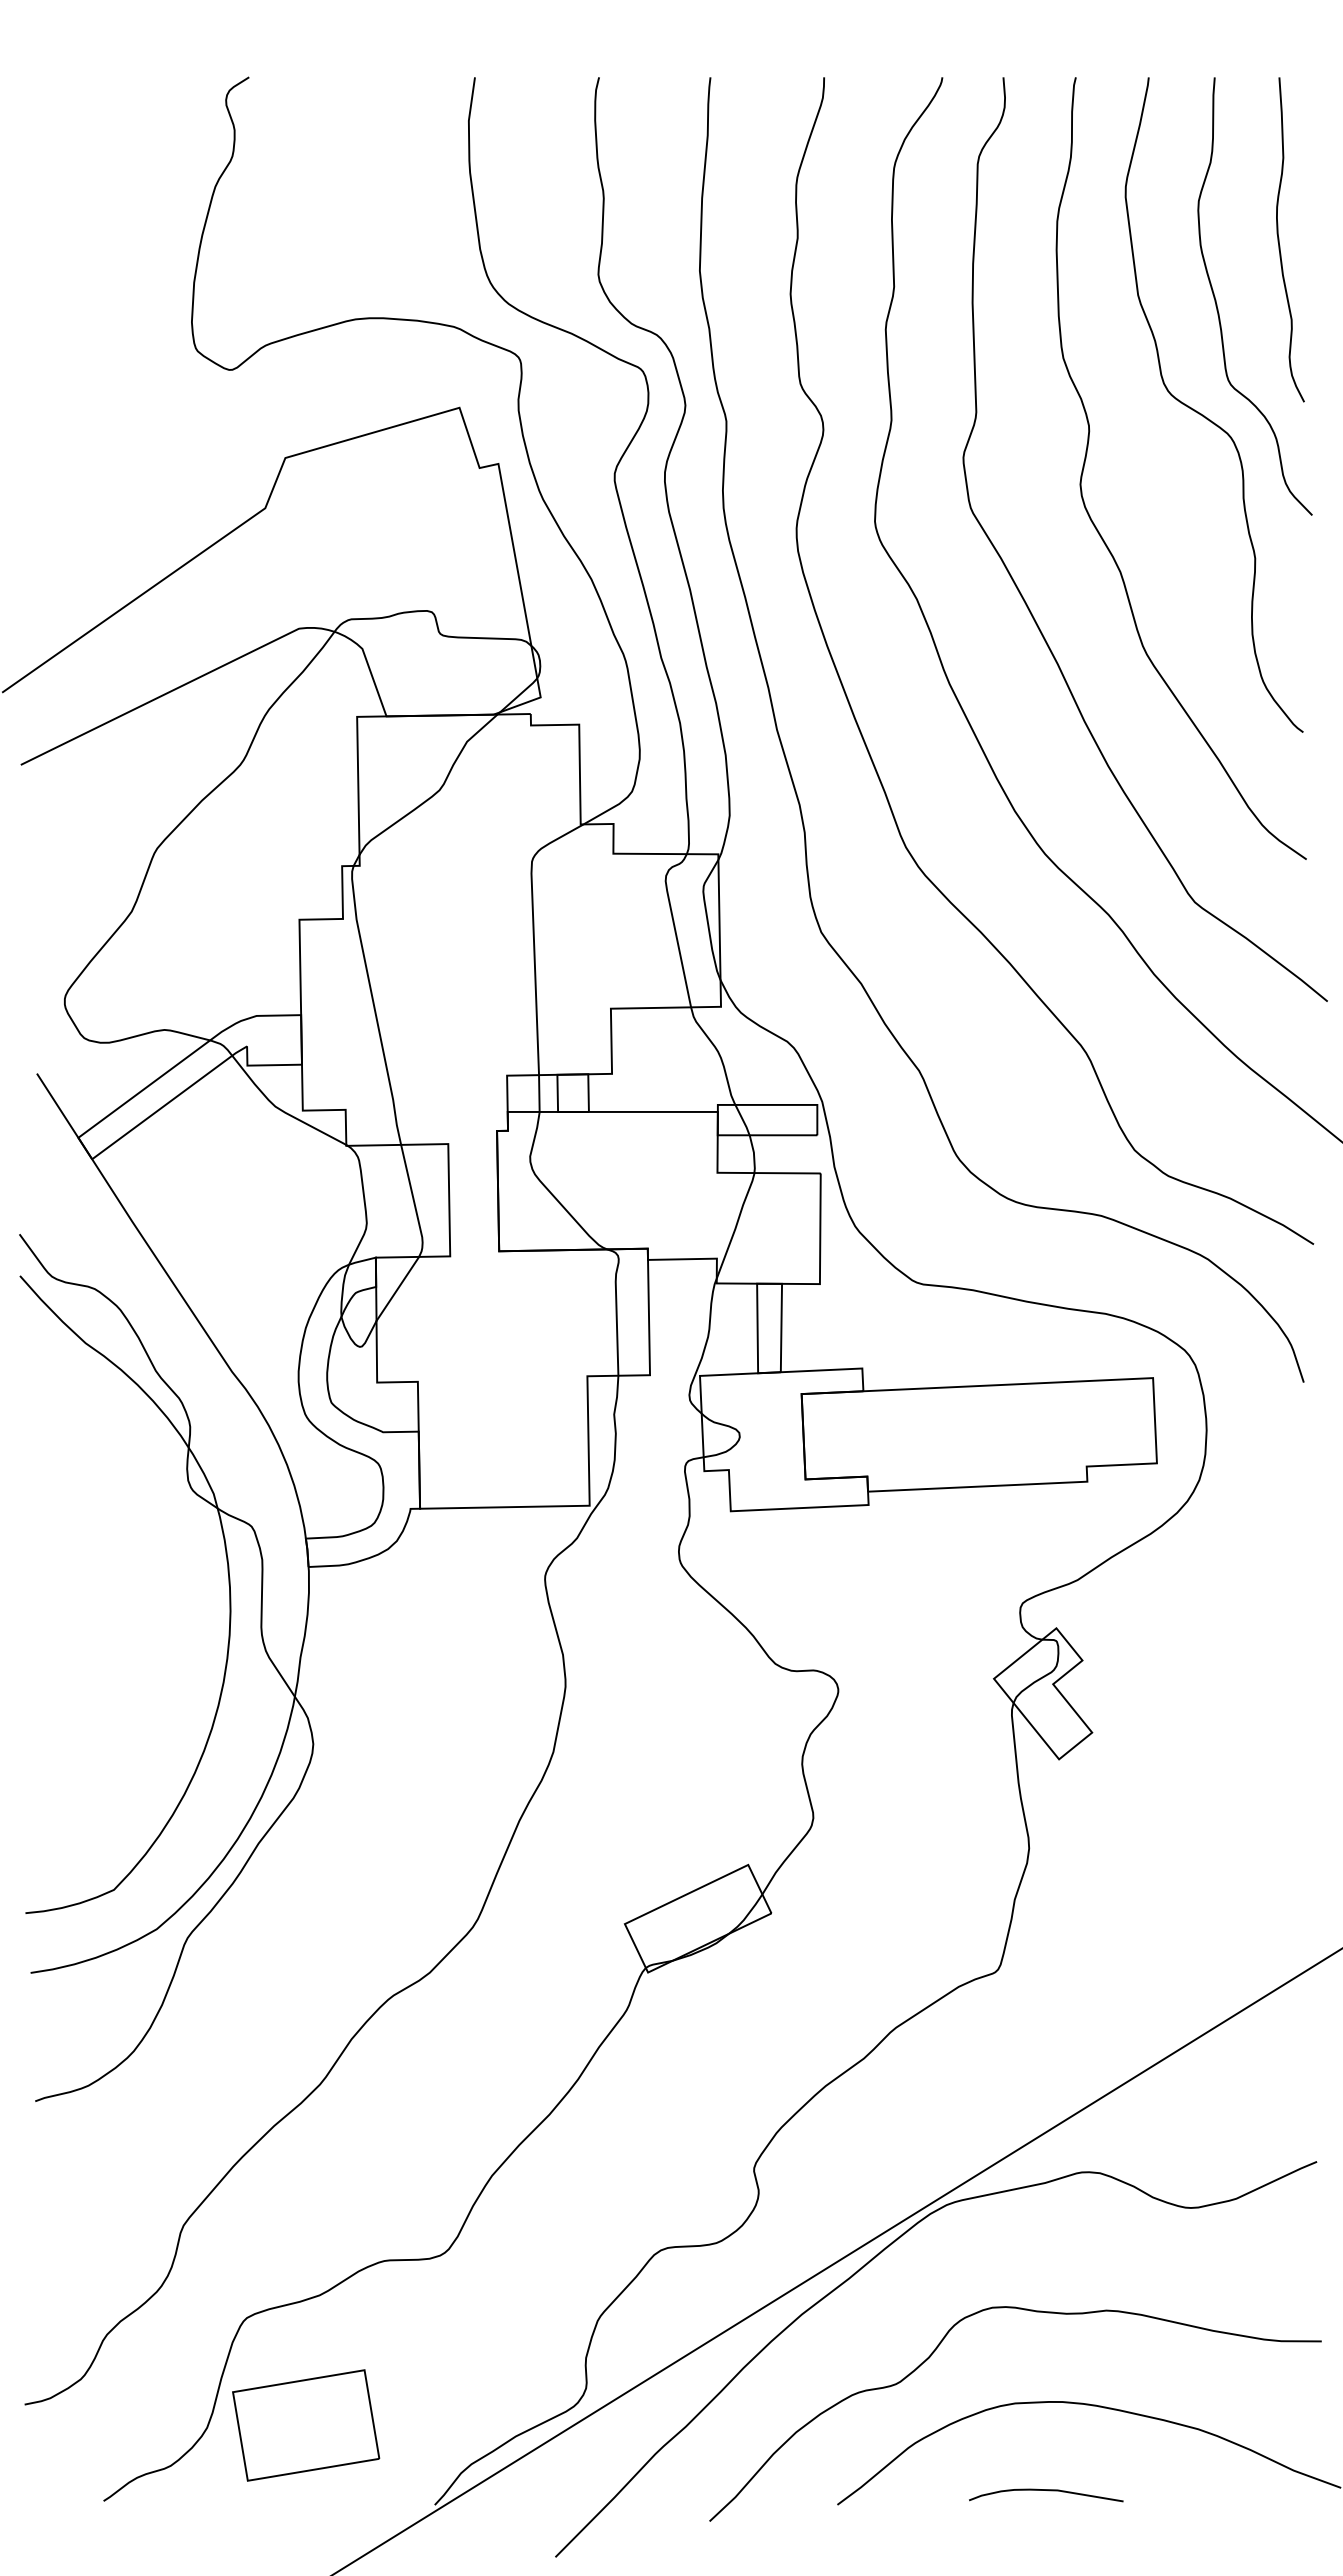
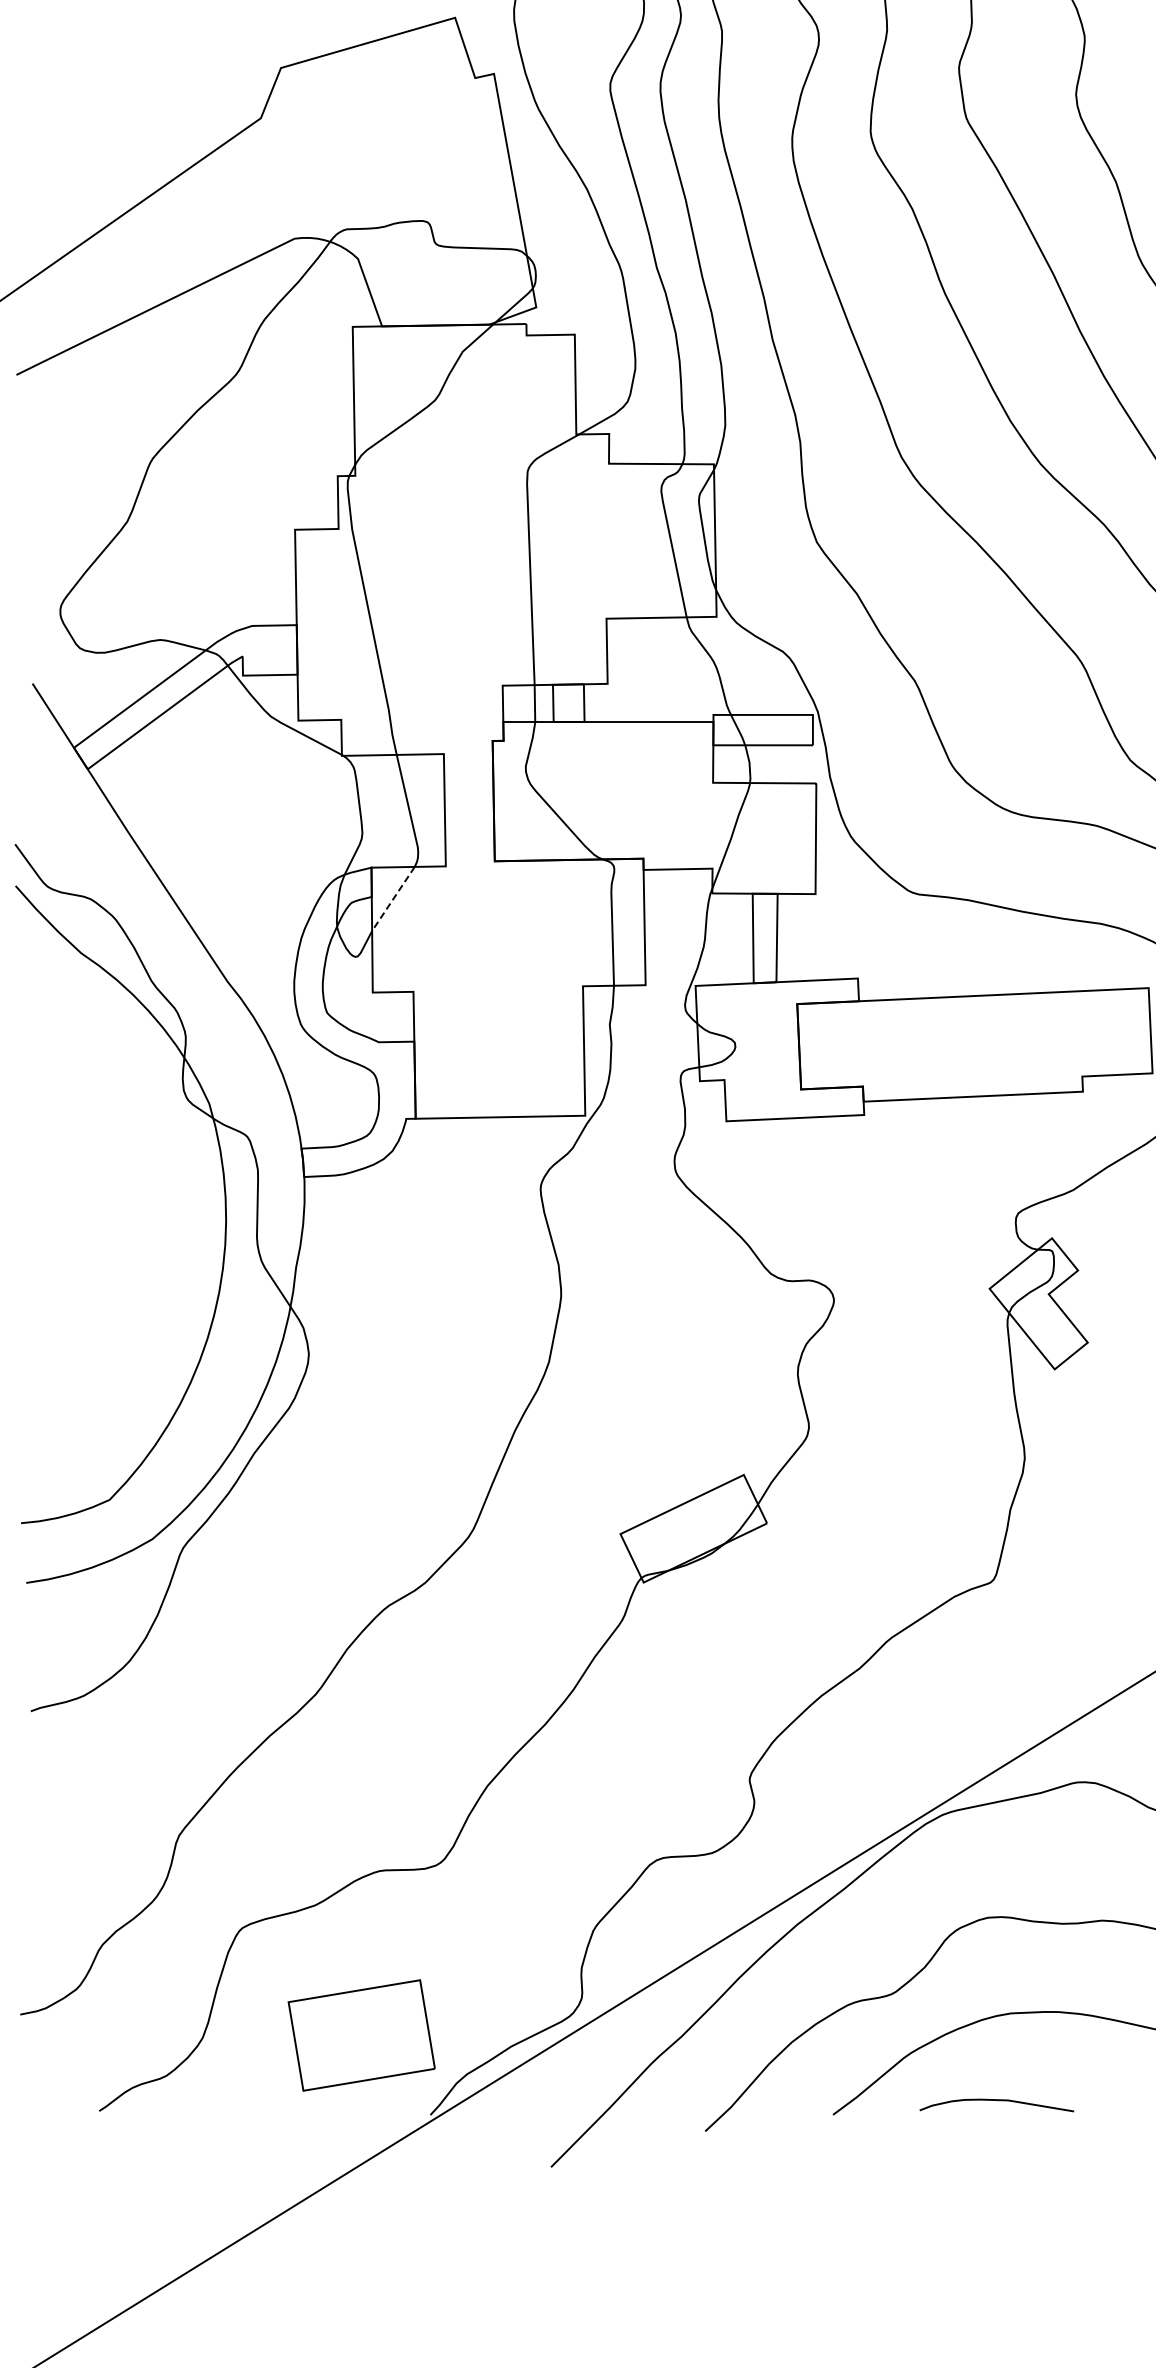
line: (397, 1289) -> (393, 899), solid -> dashed
part: (306, 2425) -> (362, 2035), moved
curve: (1048, 2491) -> (999, 2101), moved

